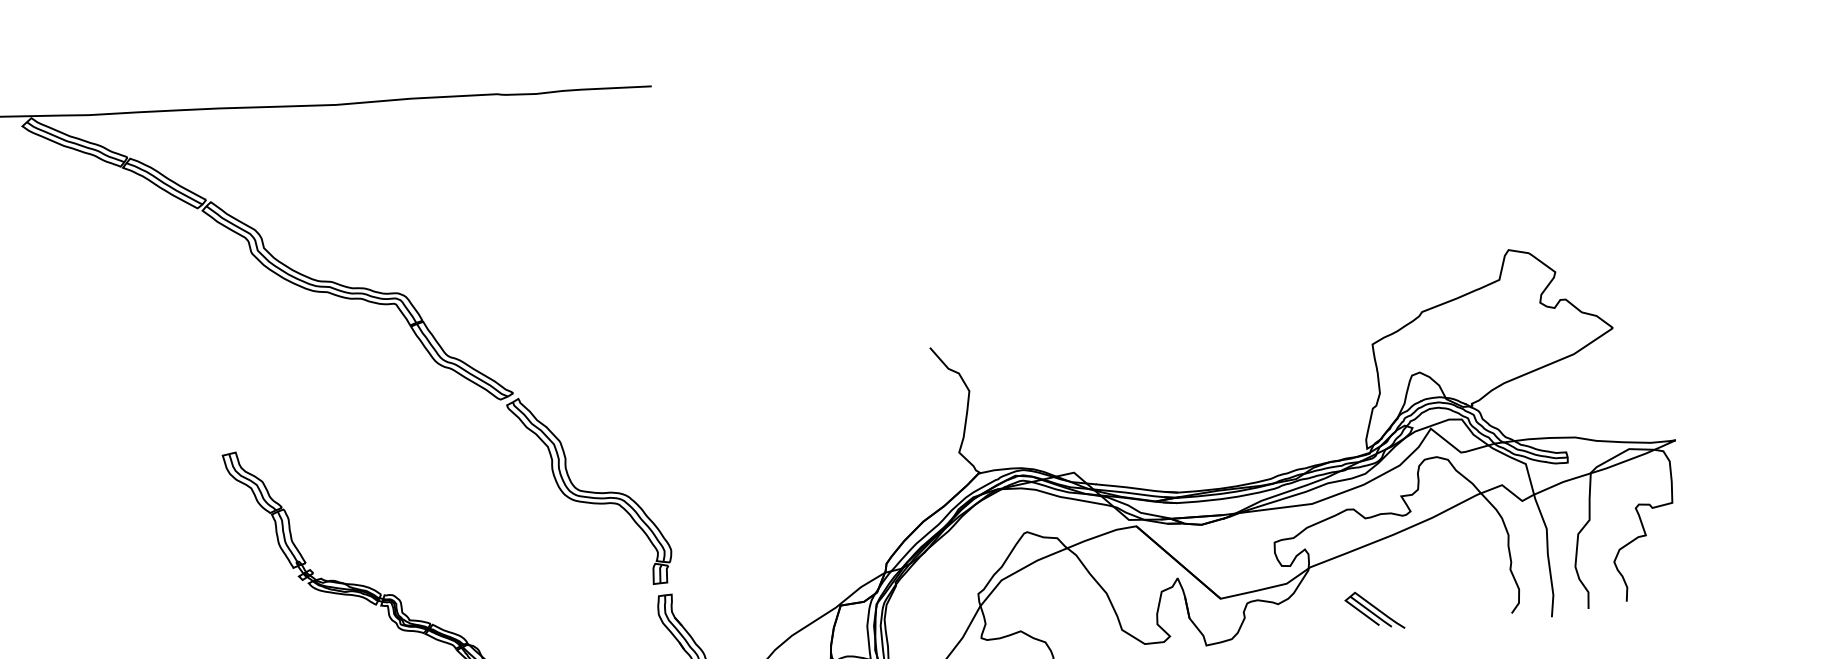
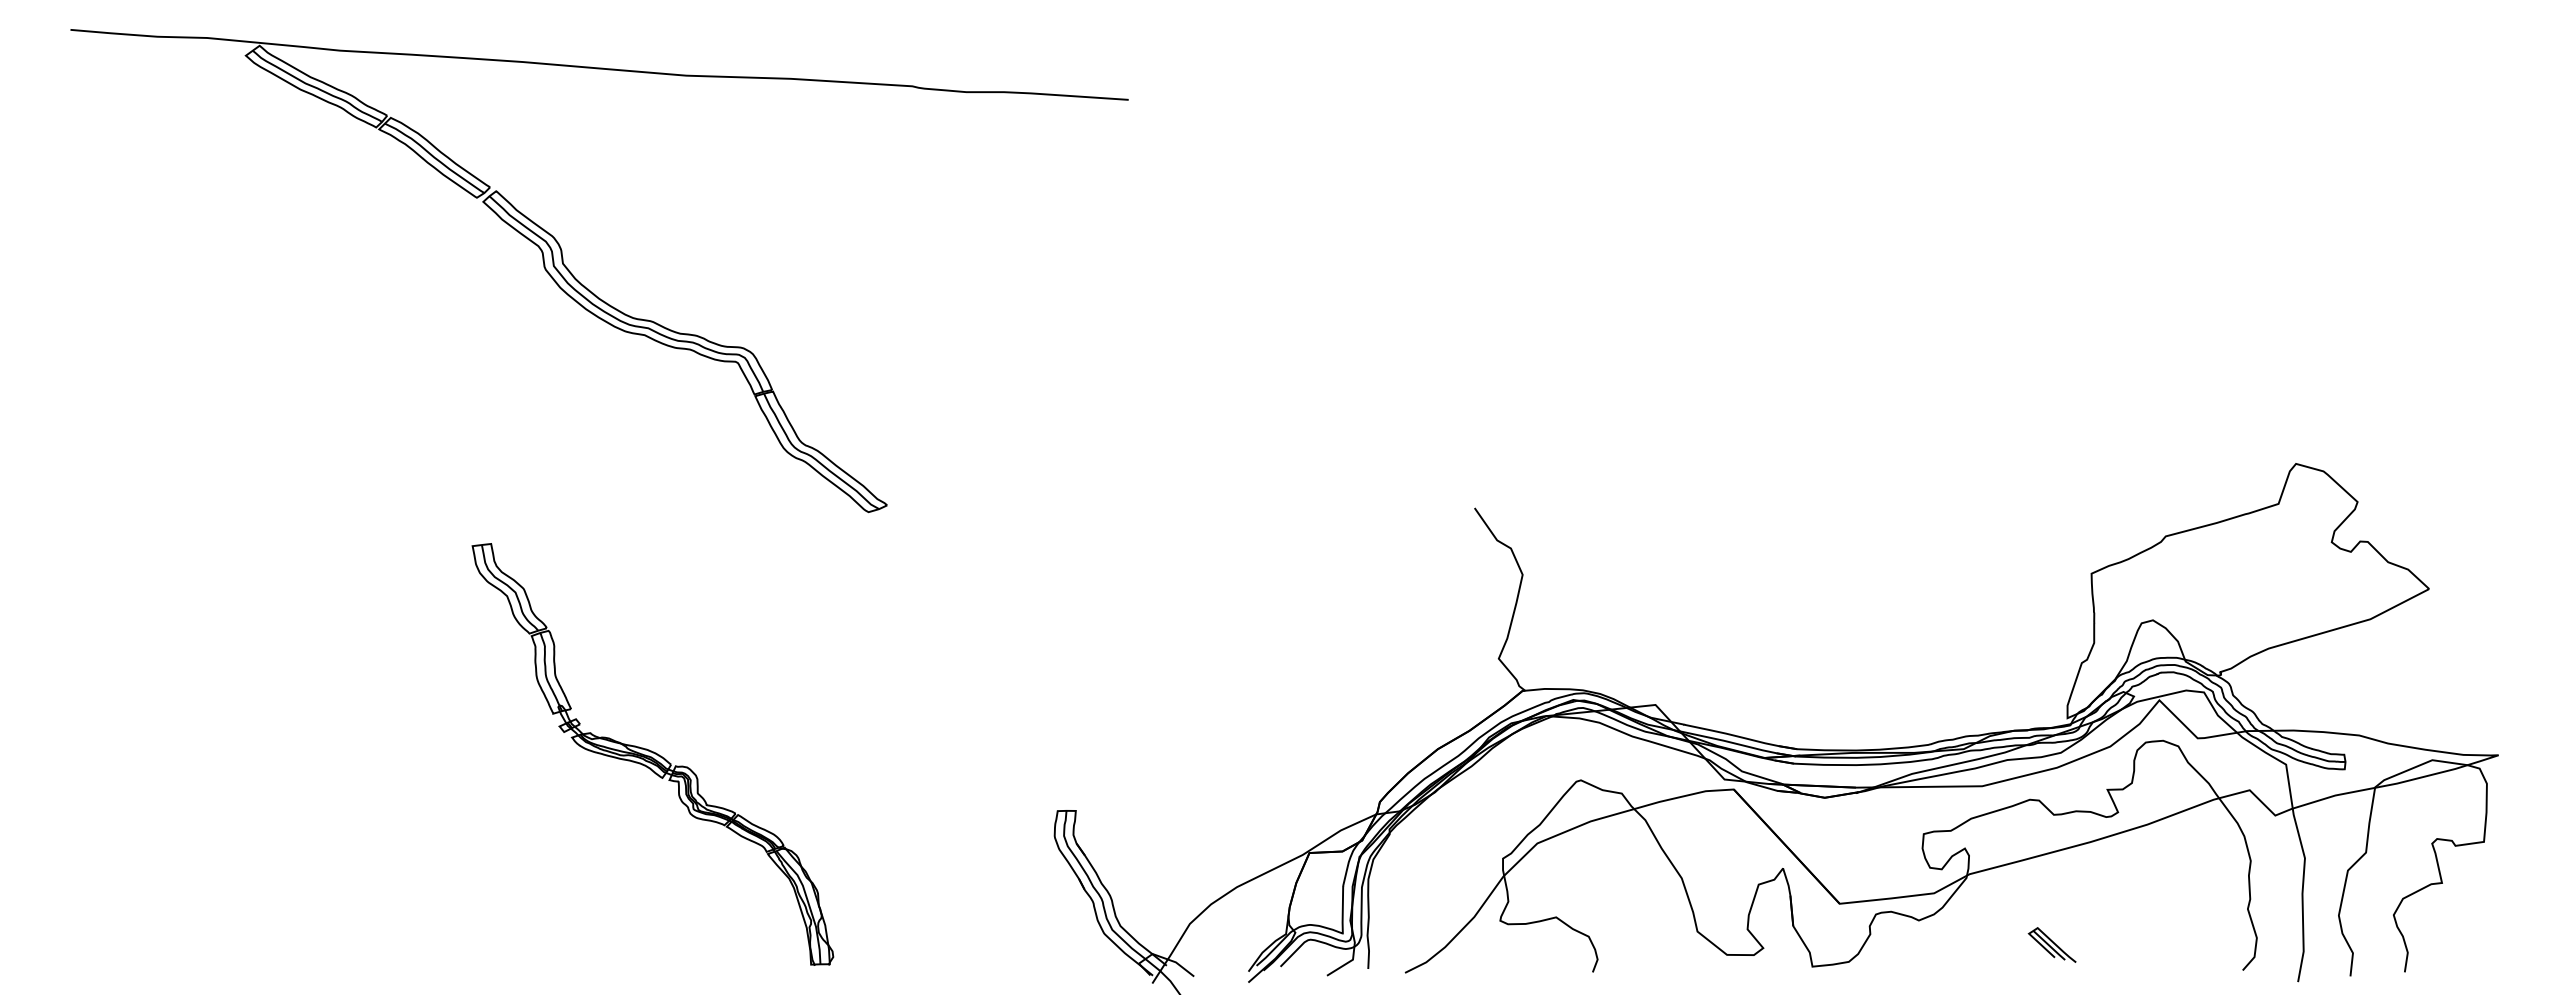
part: (590, 490) -> (979, 653), removed
part: (1374, 610) -> (2052, 944), size x0.6

